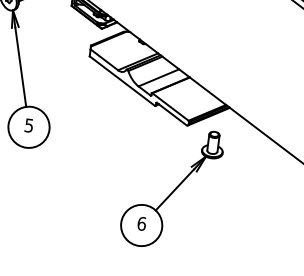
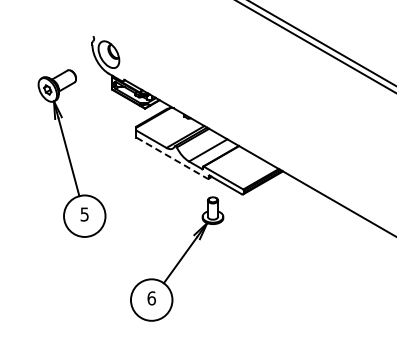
line: (122, 81) -> (172, 158), solid -> dashed
part: (172, 187) -> (177, 258), moved

